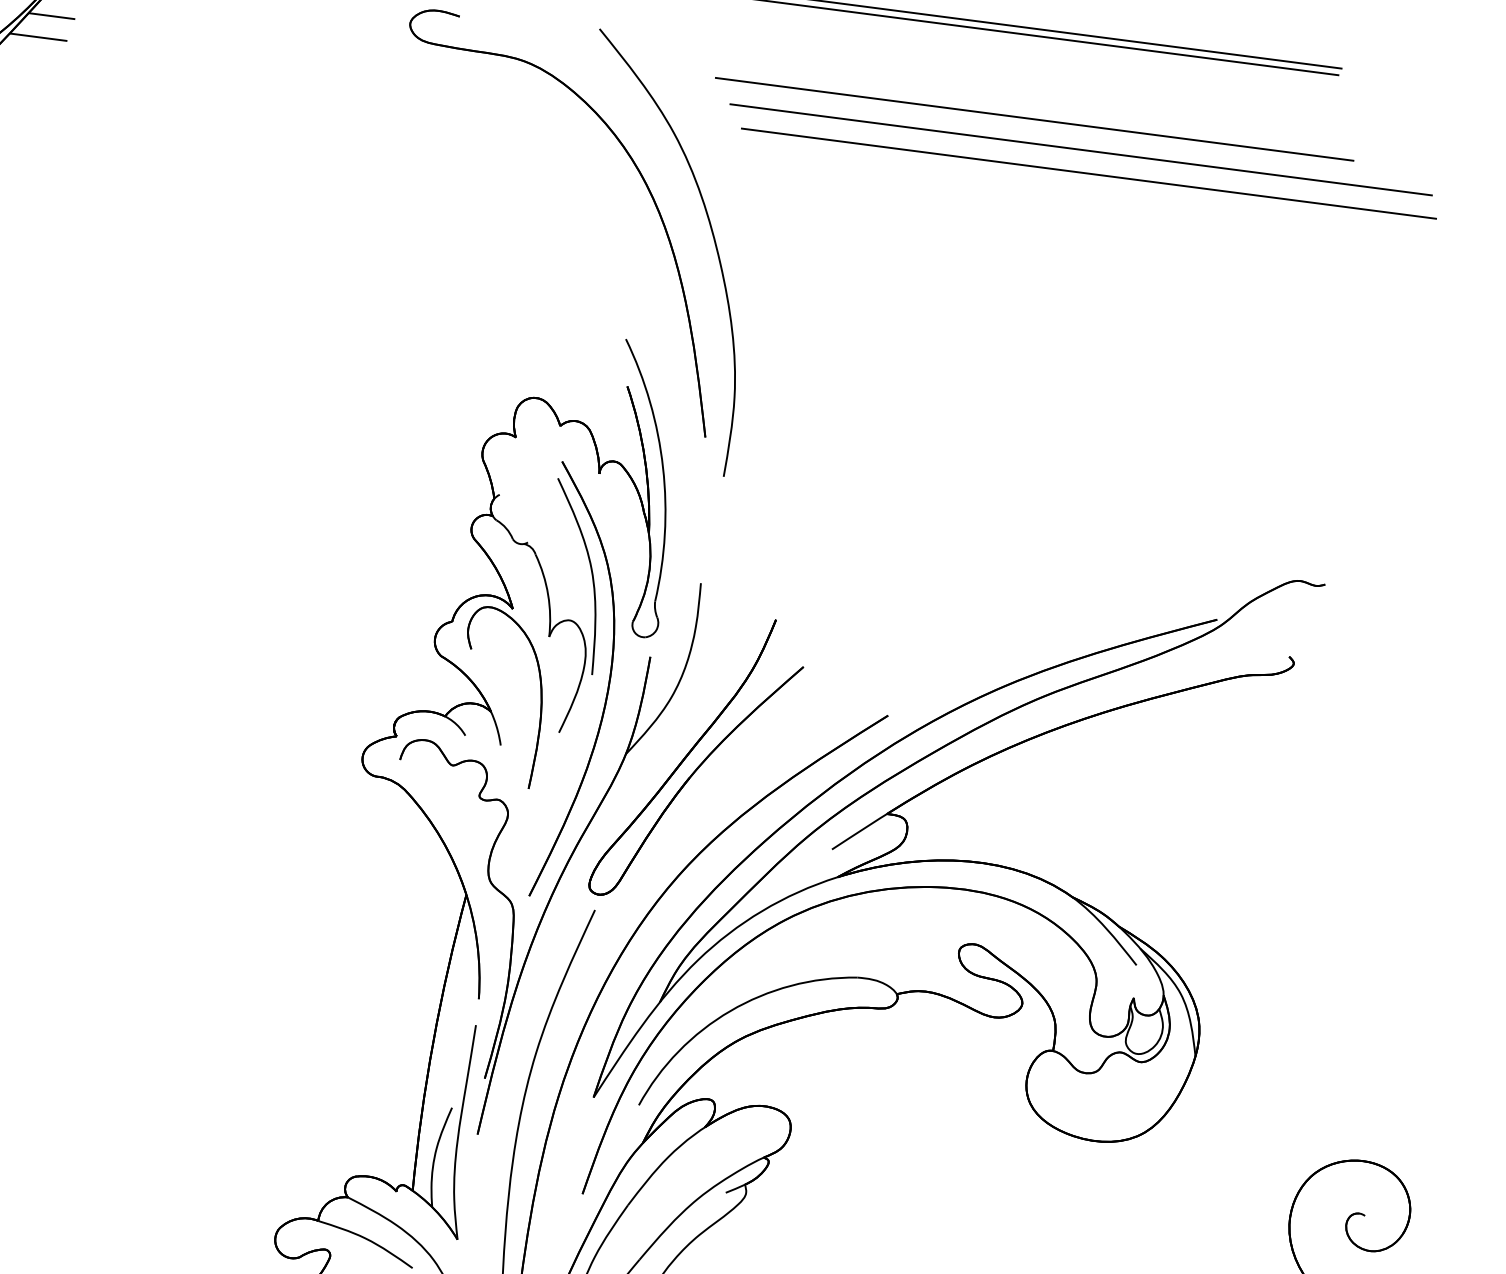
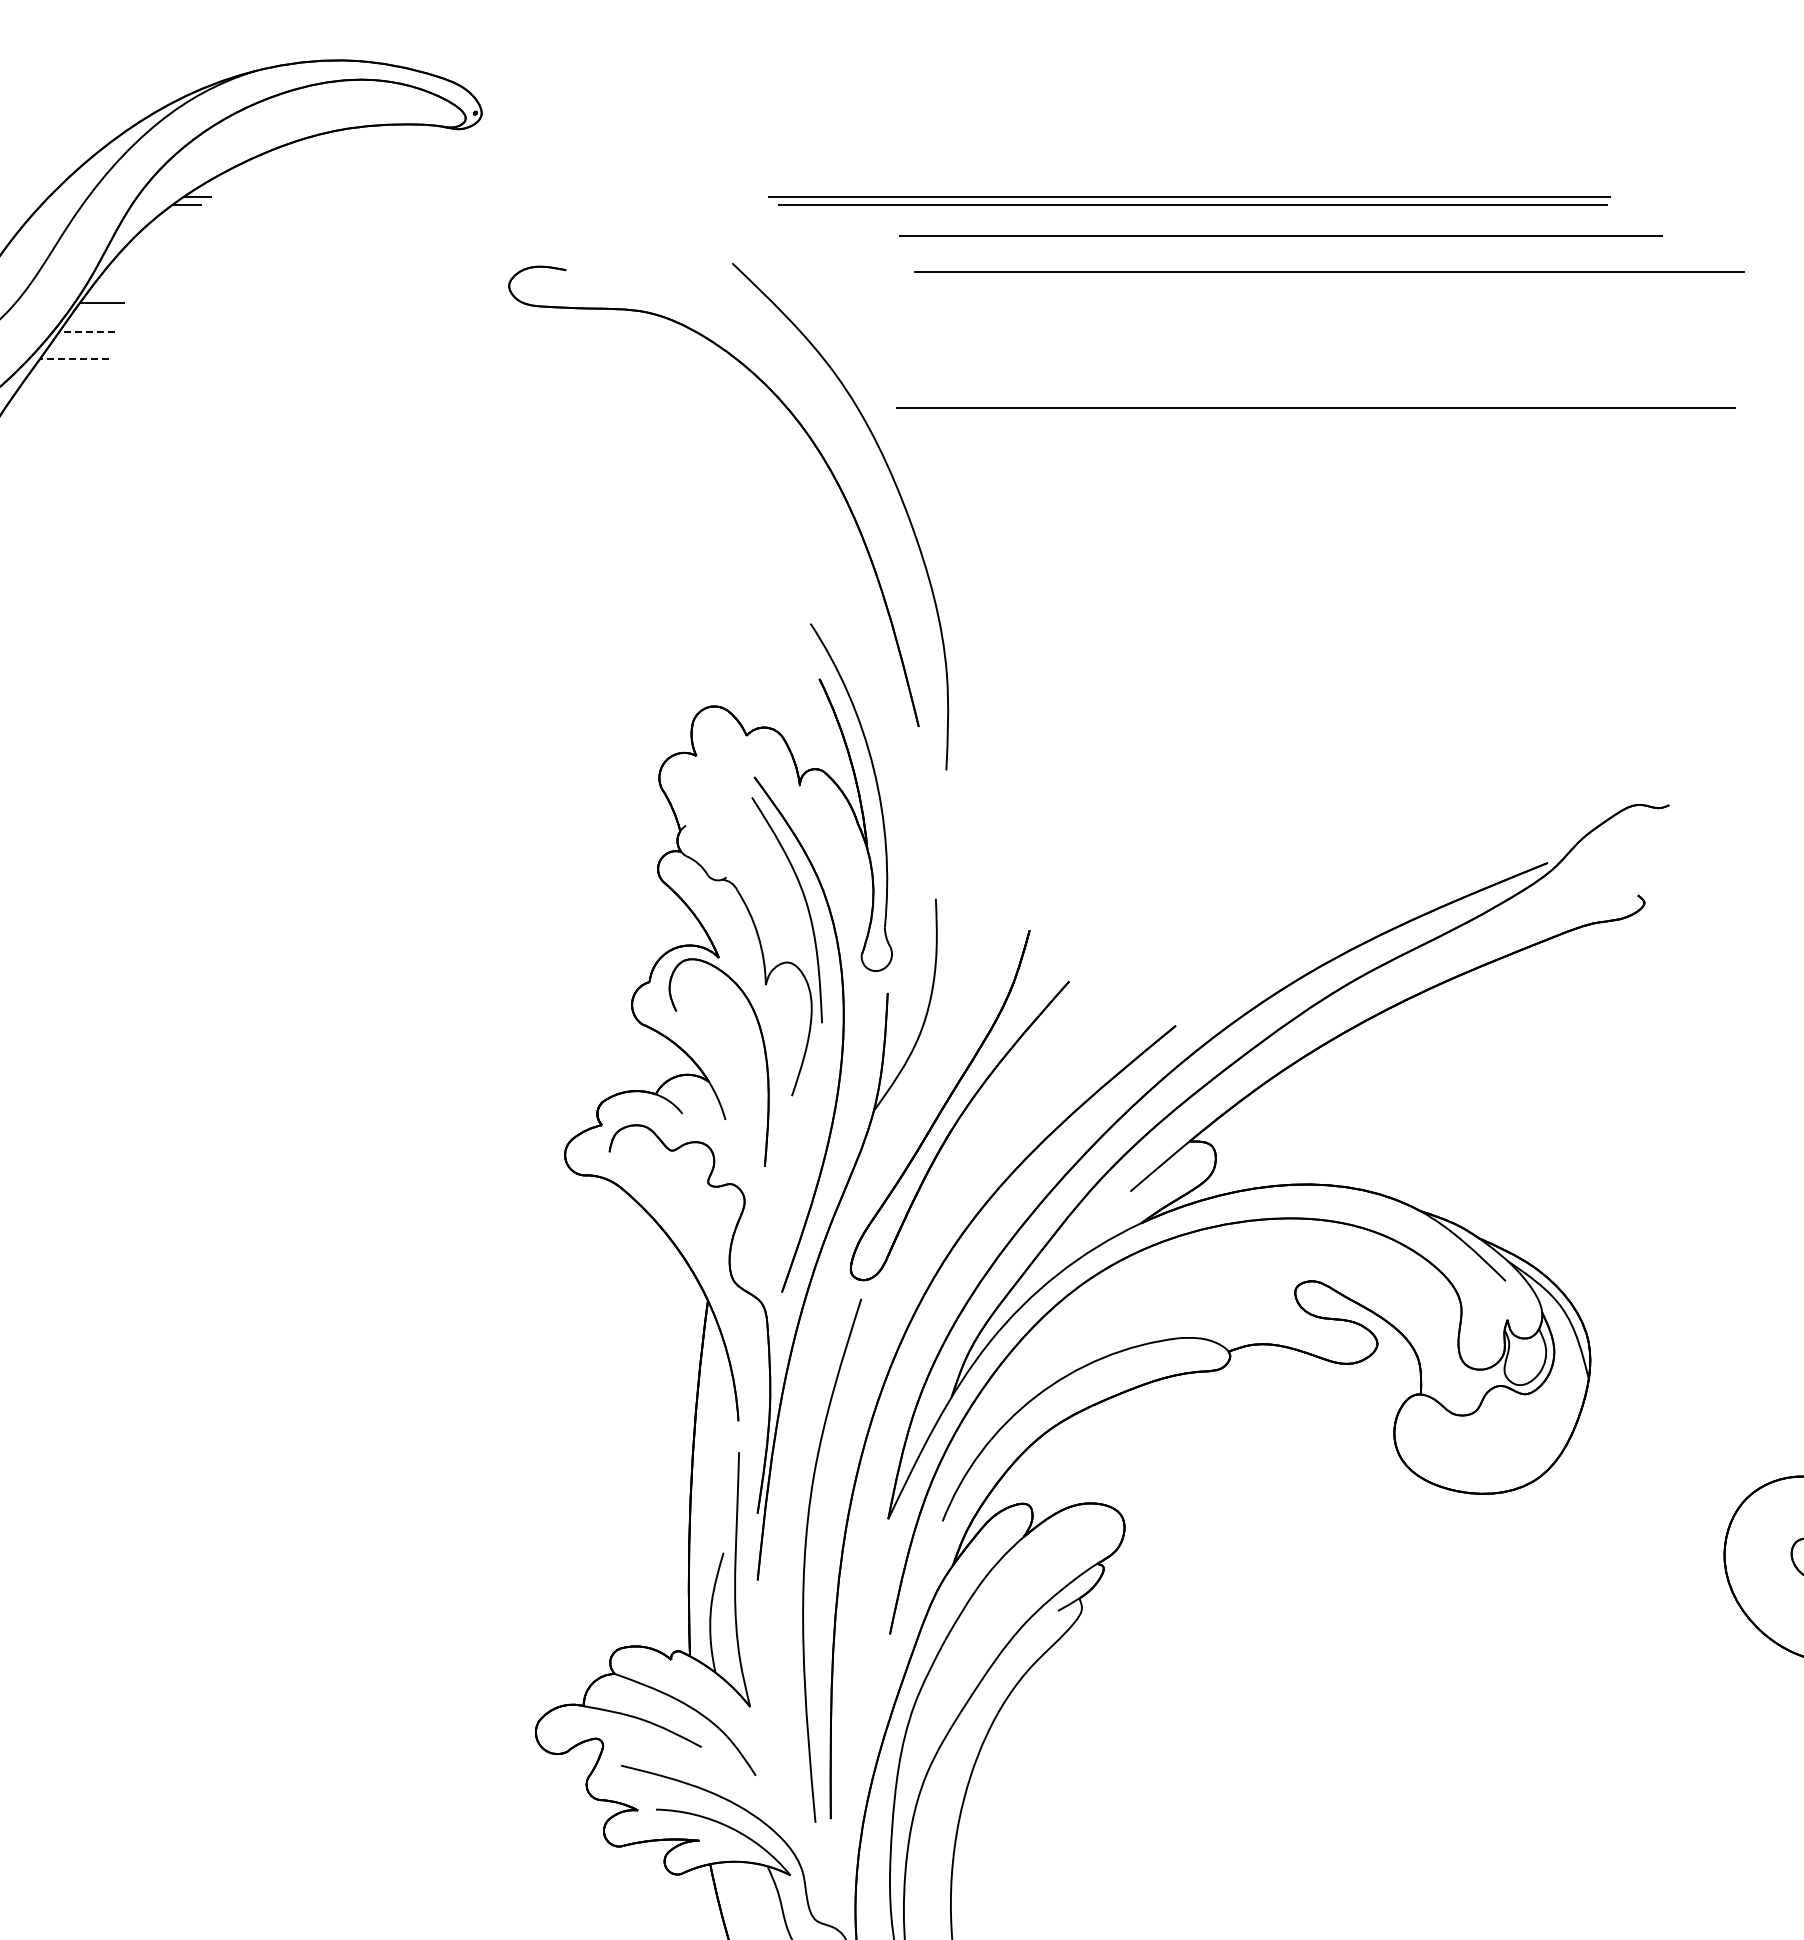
line: (52, 15) -> (87, 331), solid -> dashed
line: (38, 37) -> (74, 358), solid -> dashed
line: (1034, 118) -> (1280, 235), moved
line: (1080, 149) -> (1315, 407), moved
line: (1089, 173) -> (1329, 271), moved

